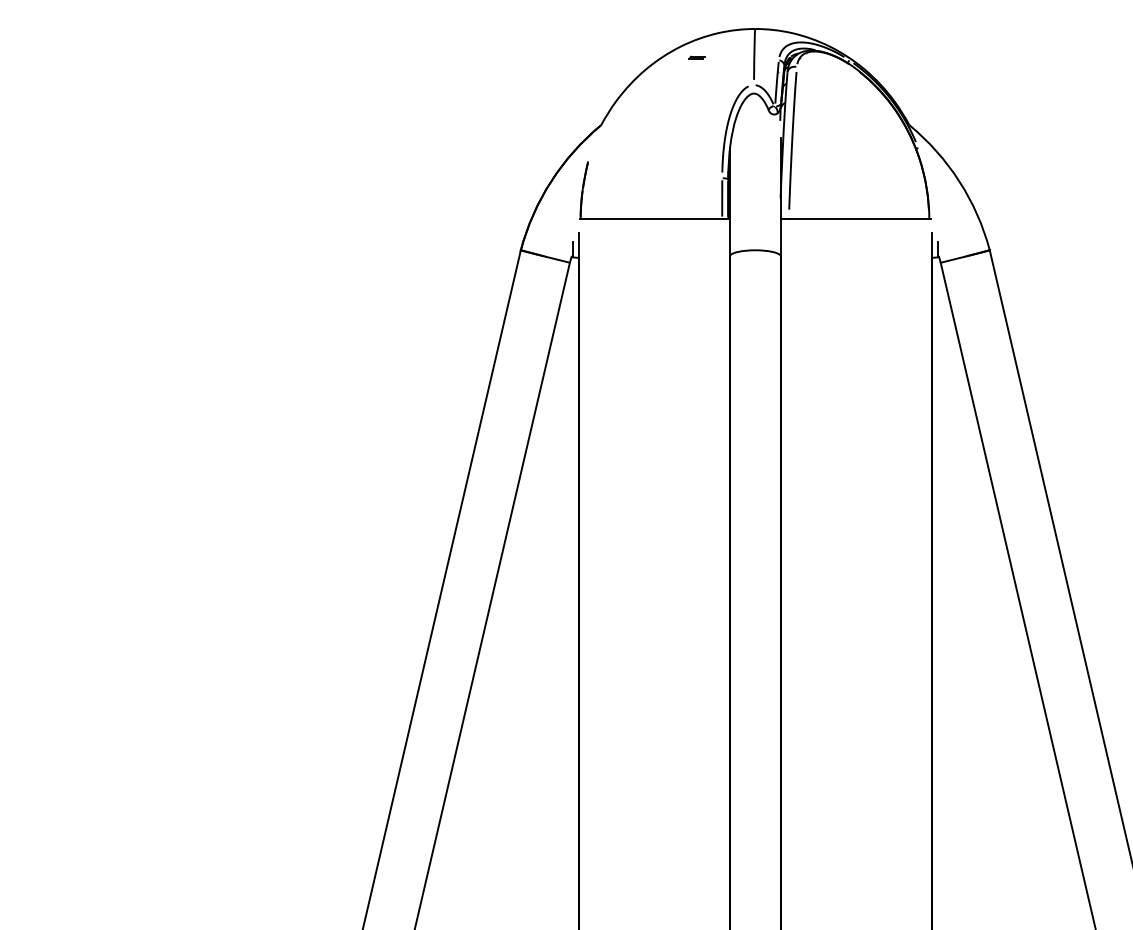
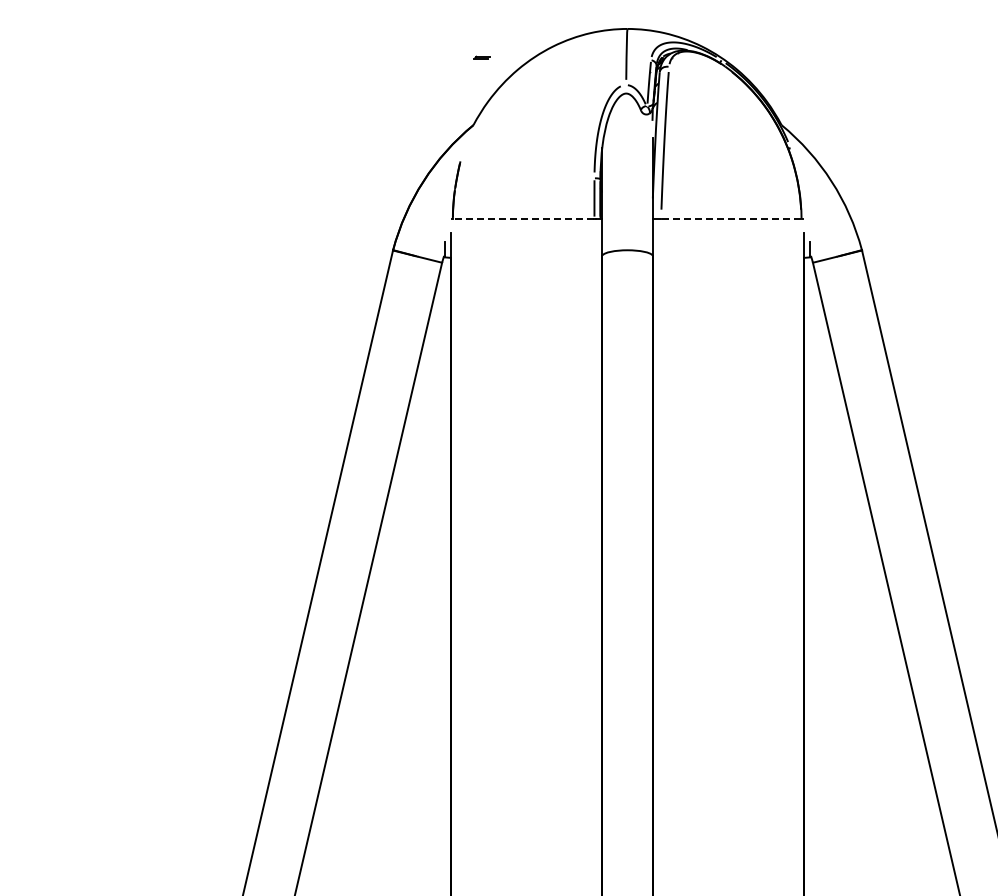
part: (696, 57) -> (481, 57), moved
line: (651, 218) -> (523, 218), solid -> dashed
line: (858, 218) -> (730, 218), solid -> dashed

